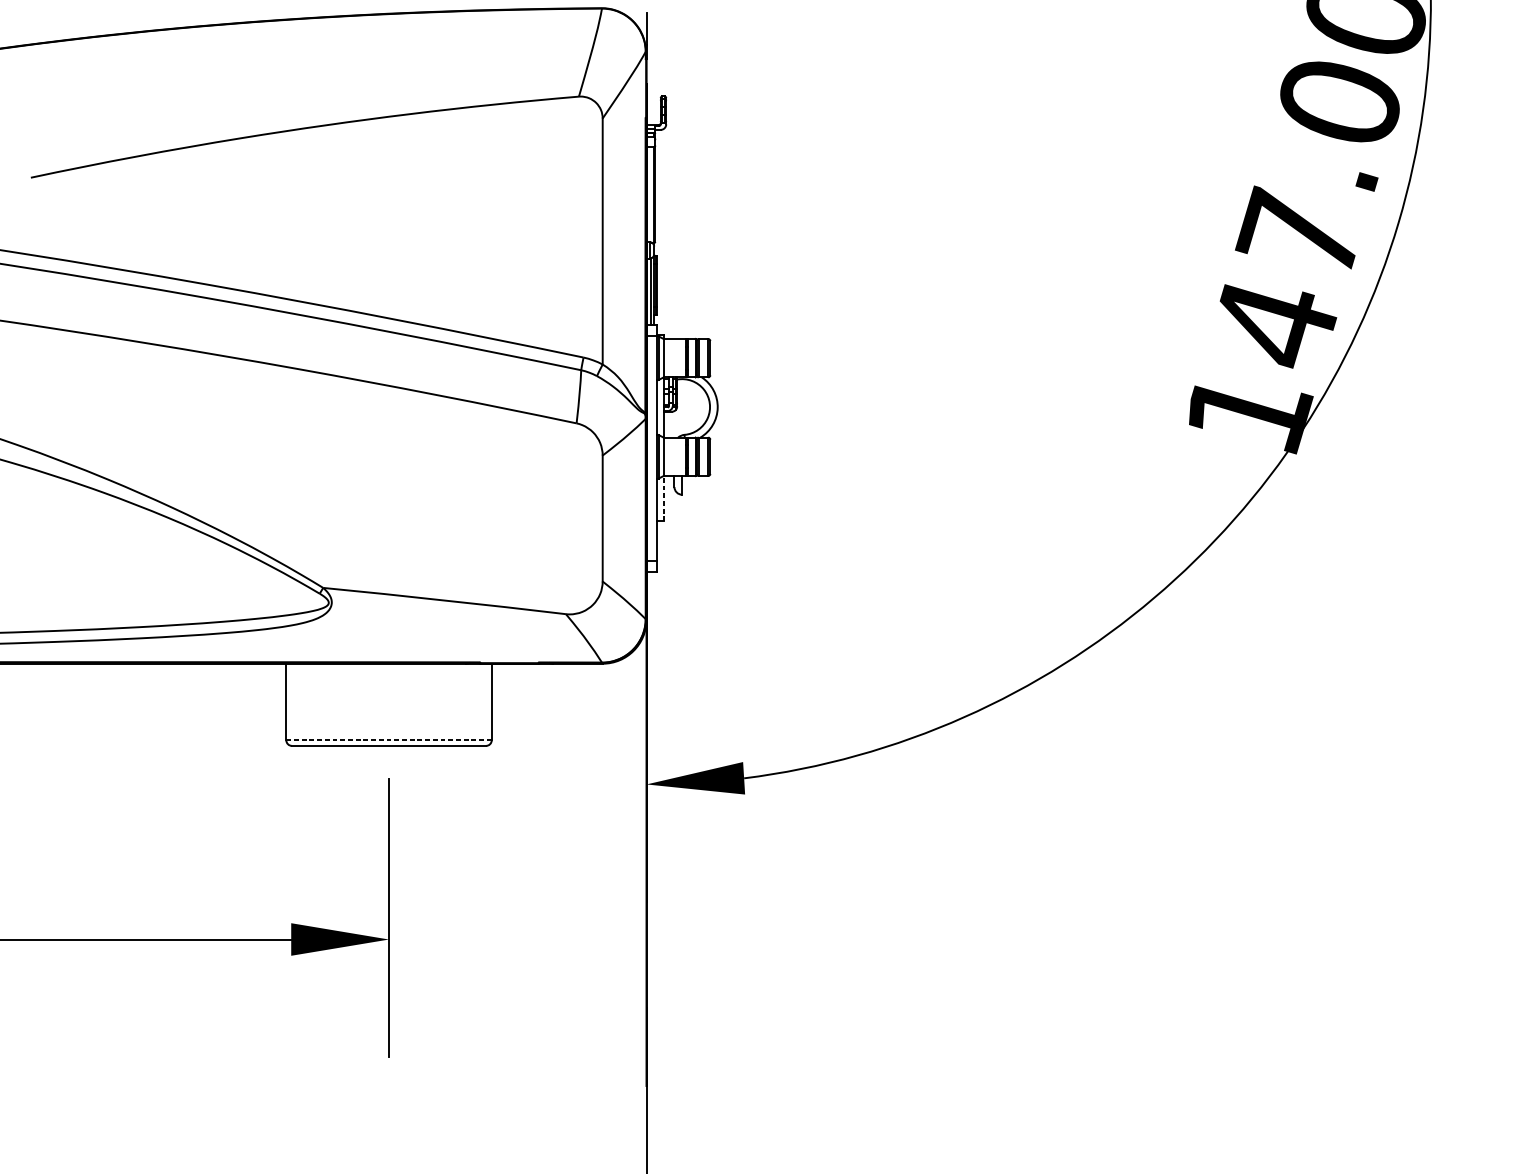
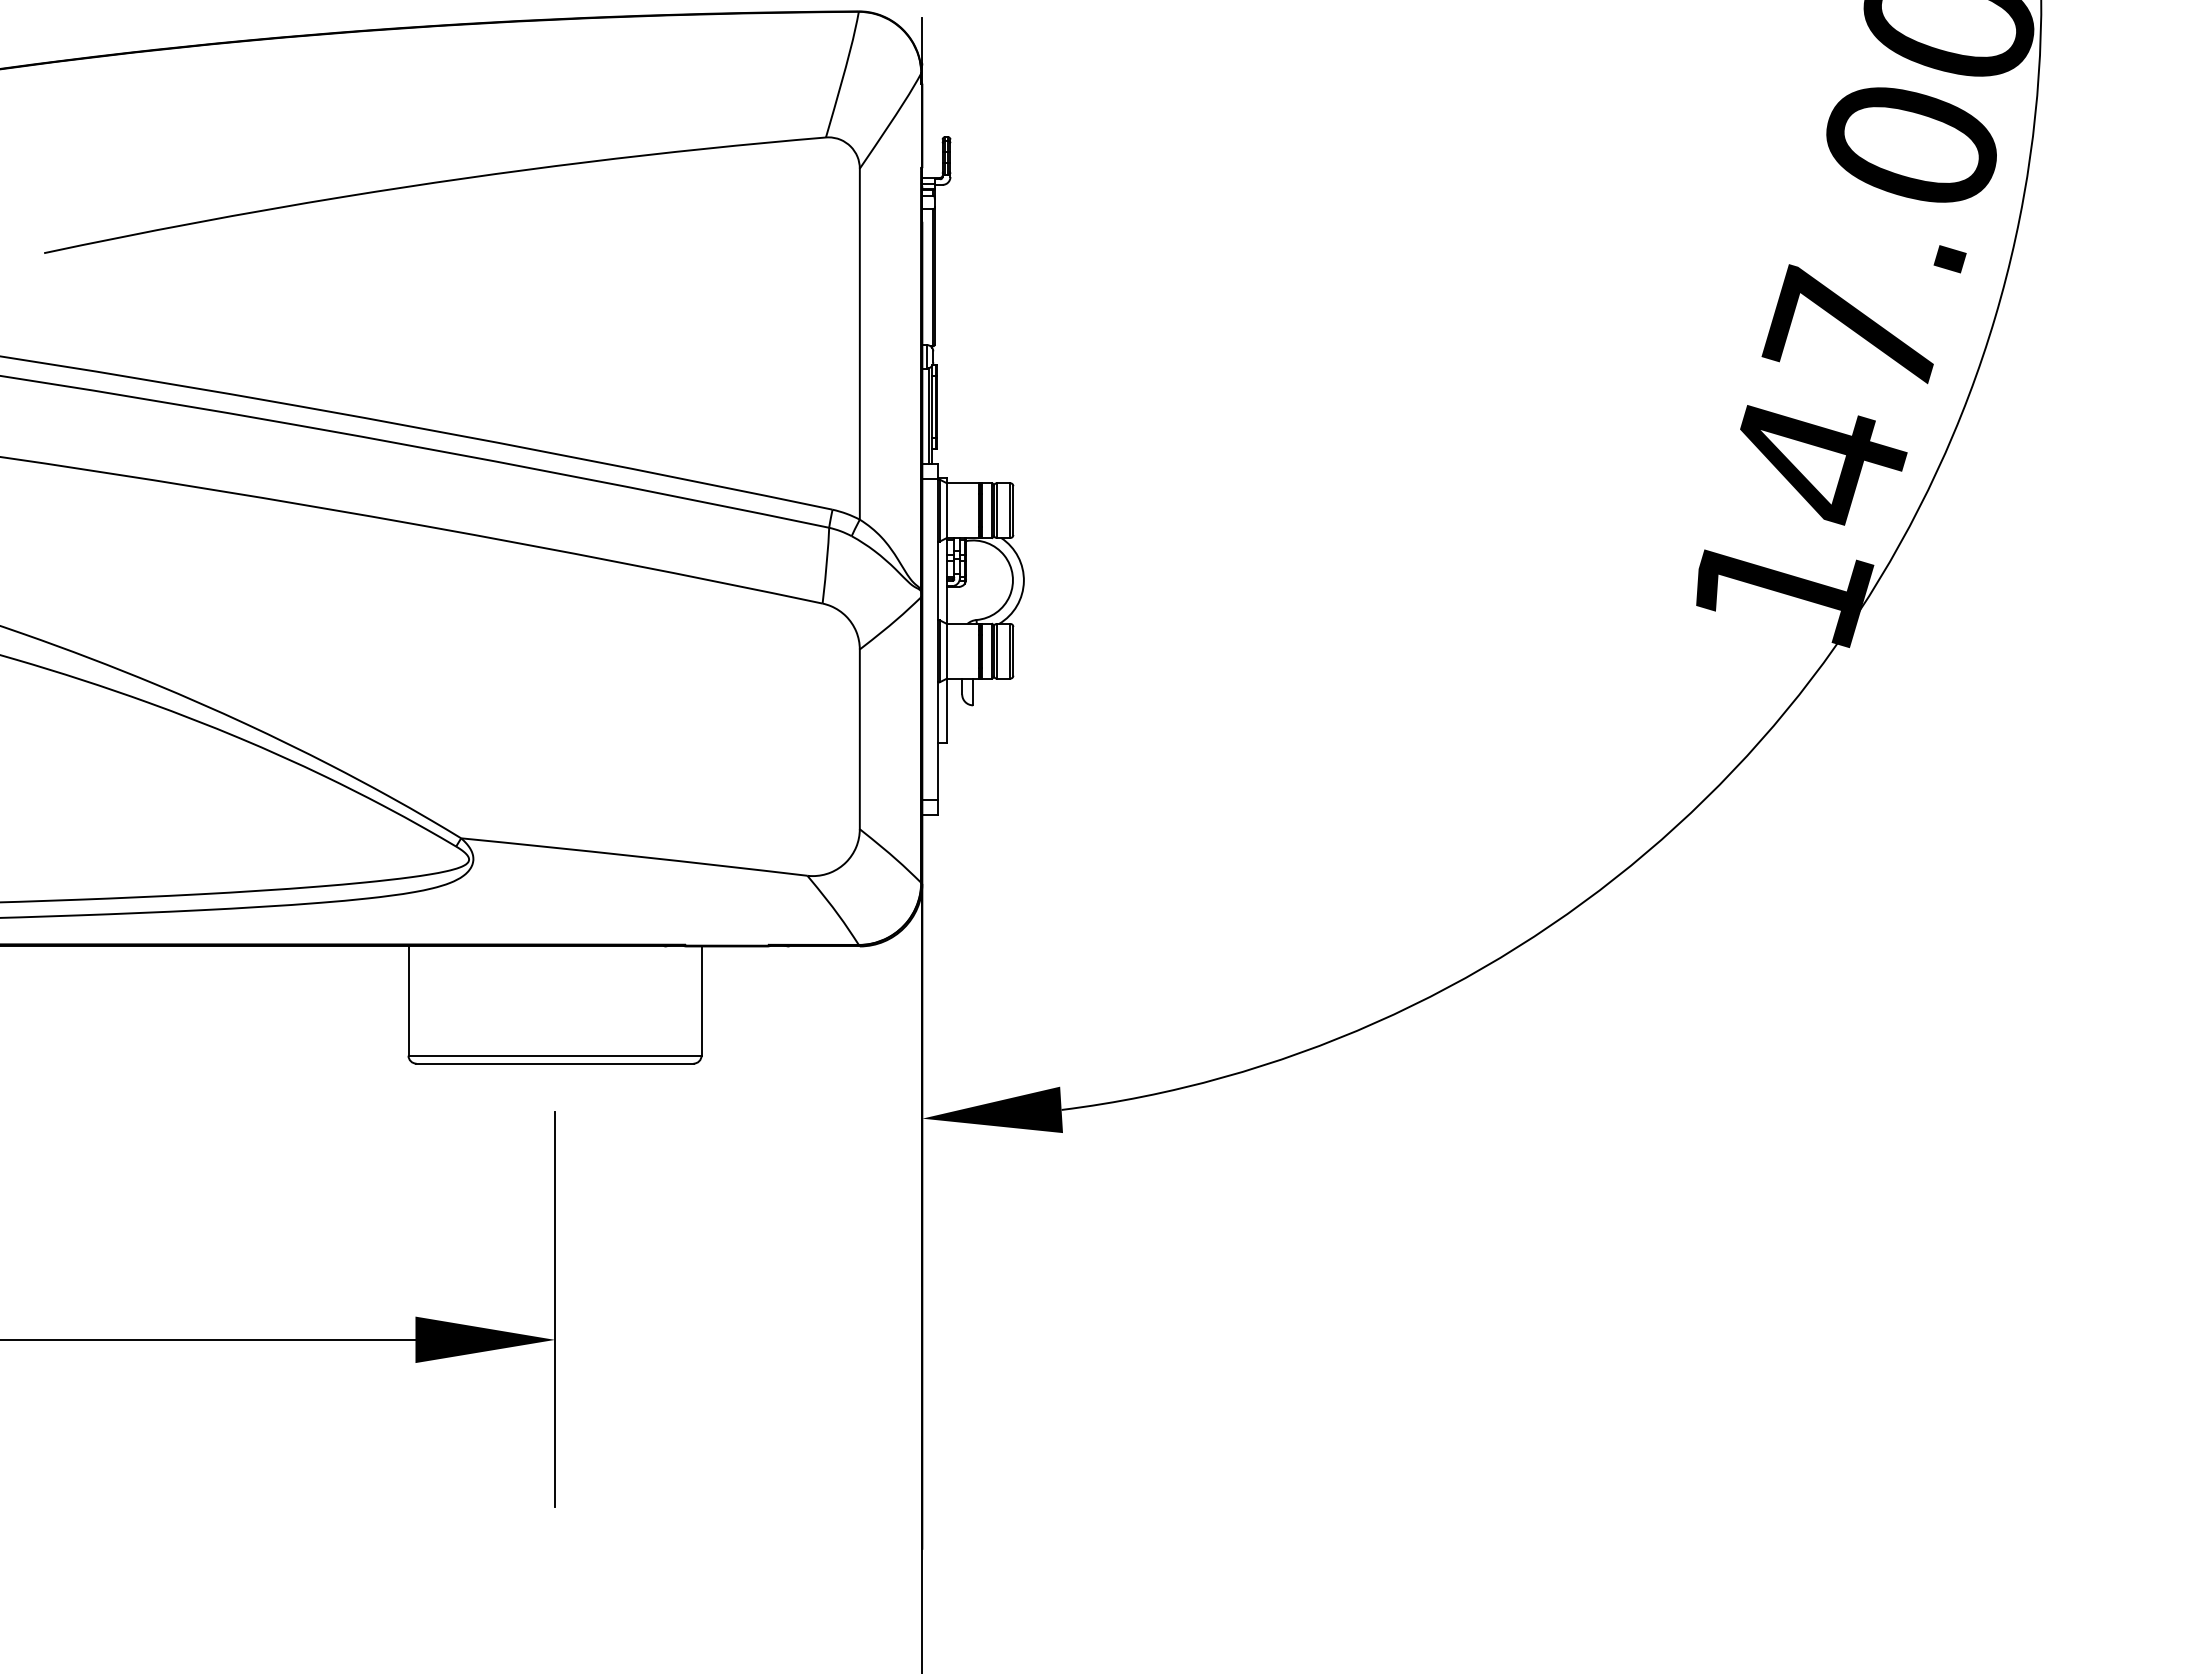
line: (664, 498) -> (947, 710), dashed -> solid
line: (389, 740) -> (555, 1055), dashed -> solid

